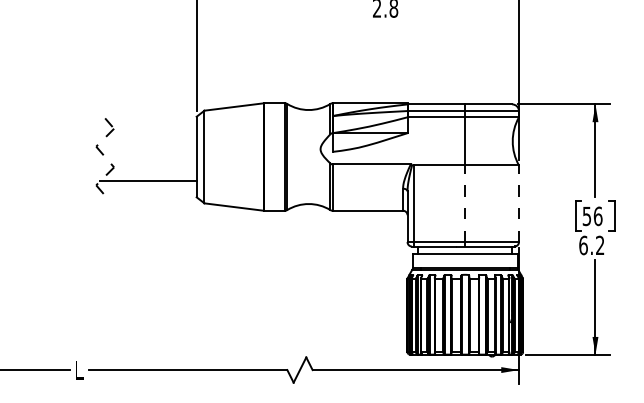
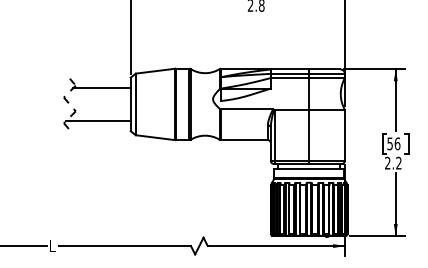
line: (152, 133) -> (101, 88), added
line: (465, 202) -> (309, 134), dashed -> solid
line: (518, 202) -> (344, 134), dashed -> solid
text: (583, 244) -> (387, 162), 6.2 -> 2.2

